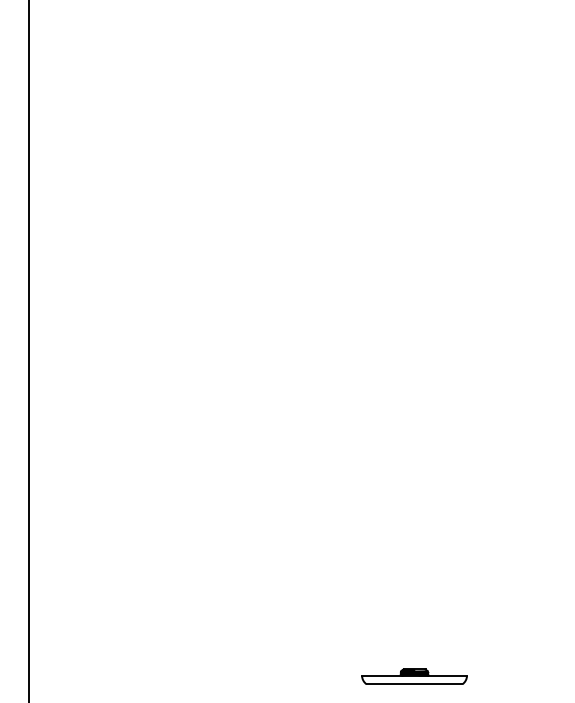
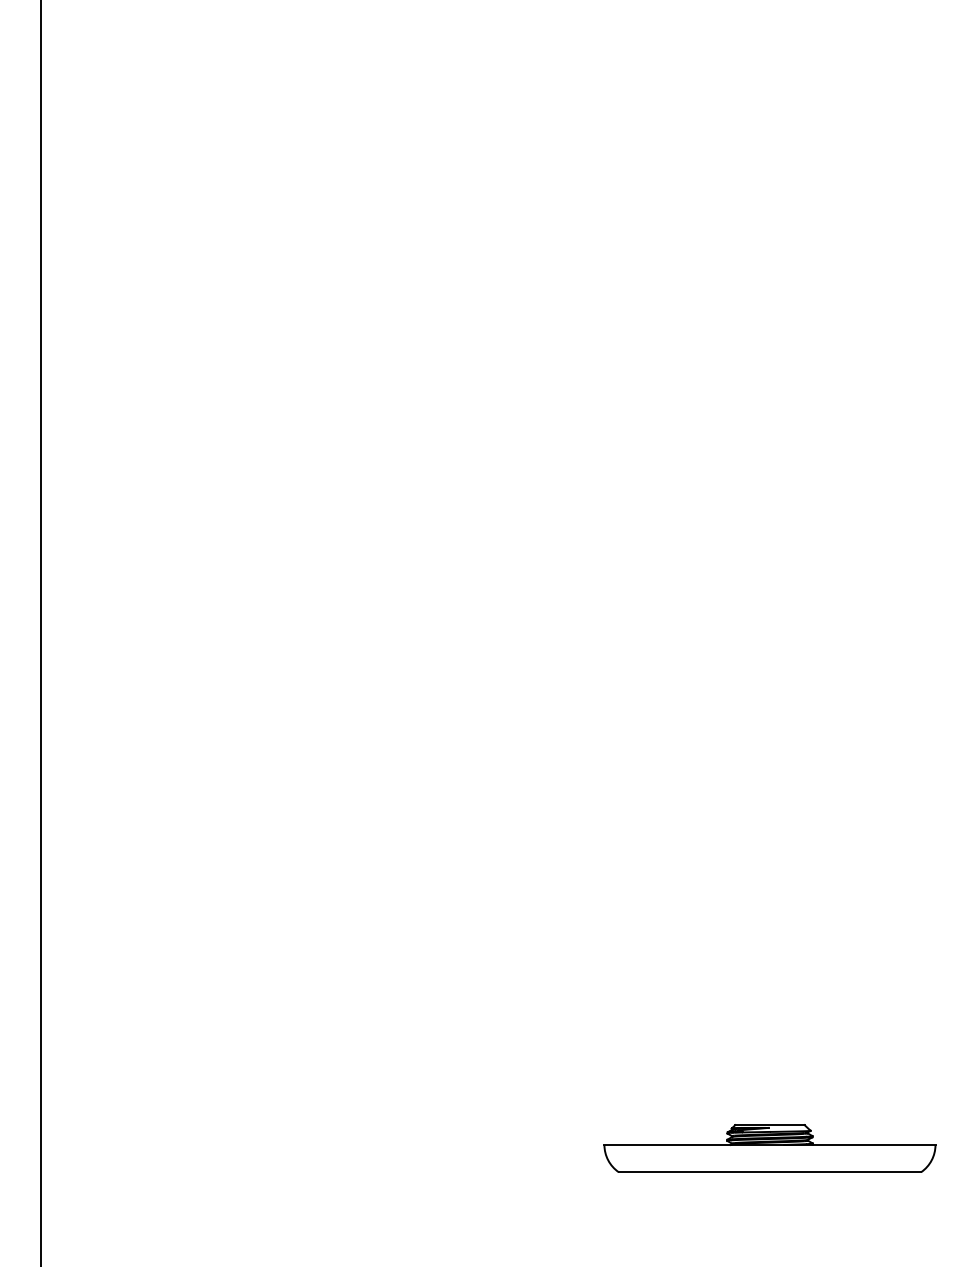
part: (414, 676) -> (769, 1147), size x1.67

